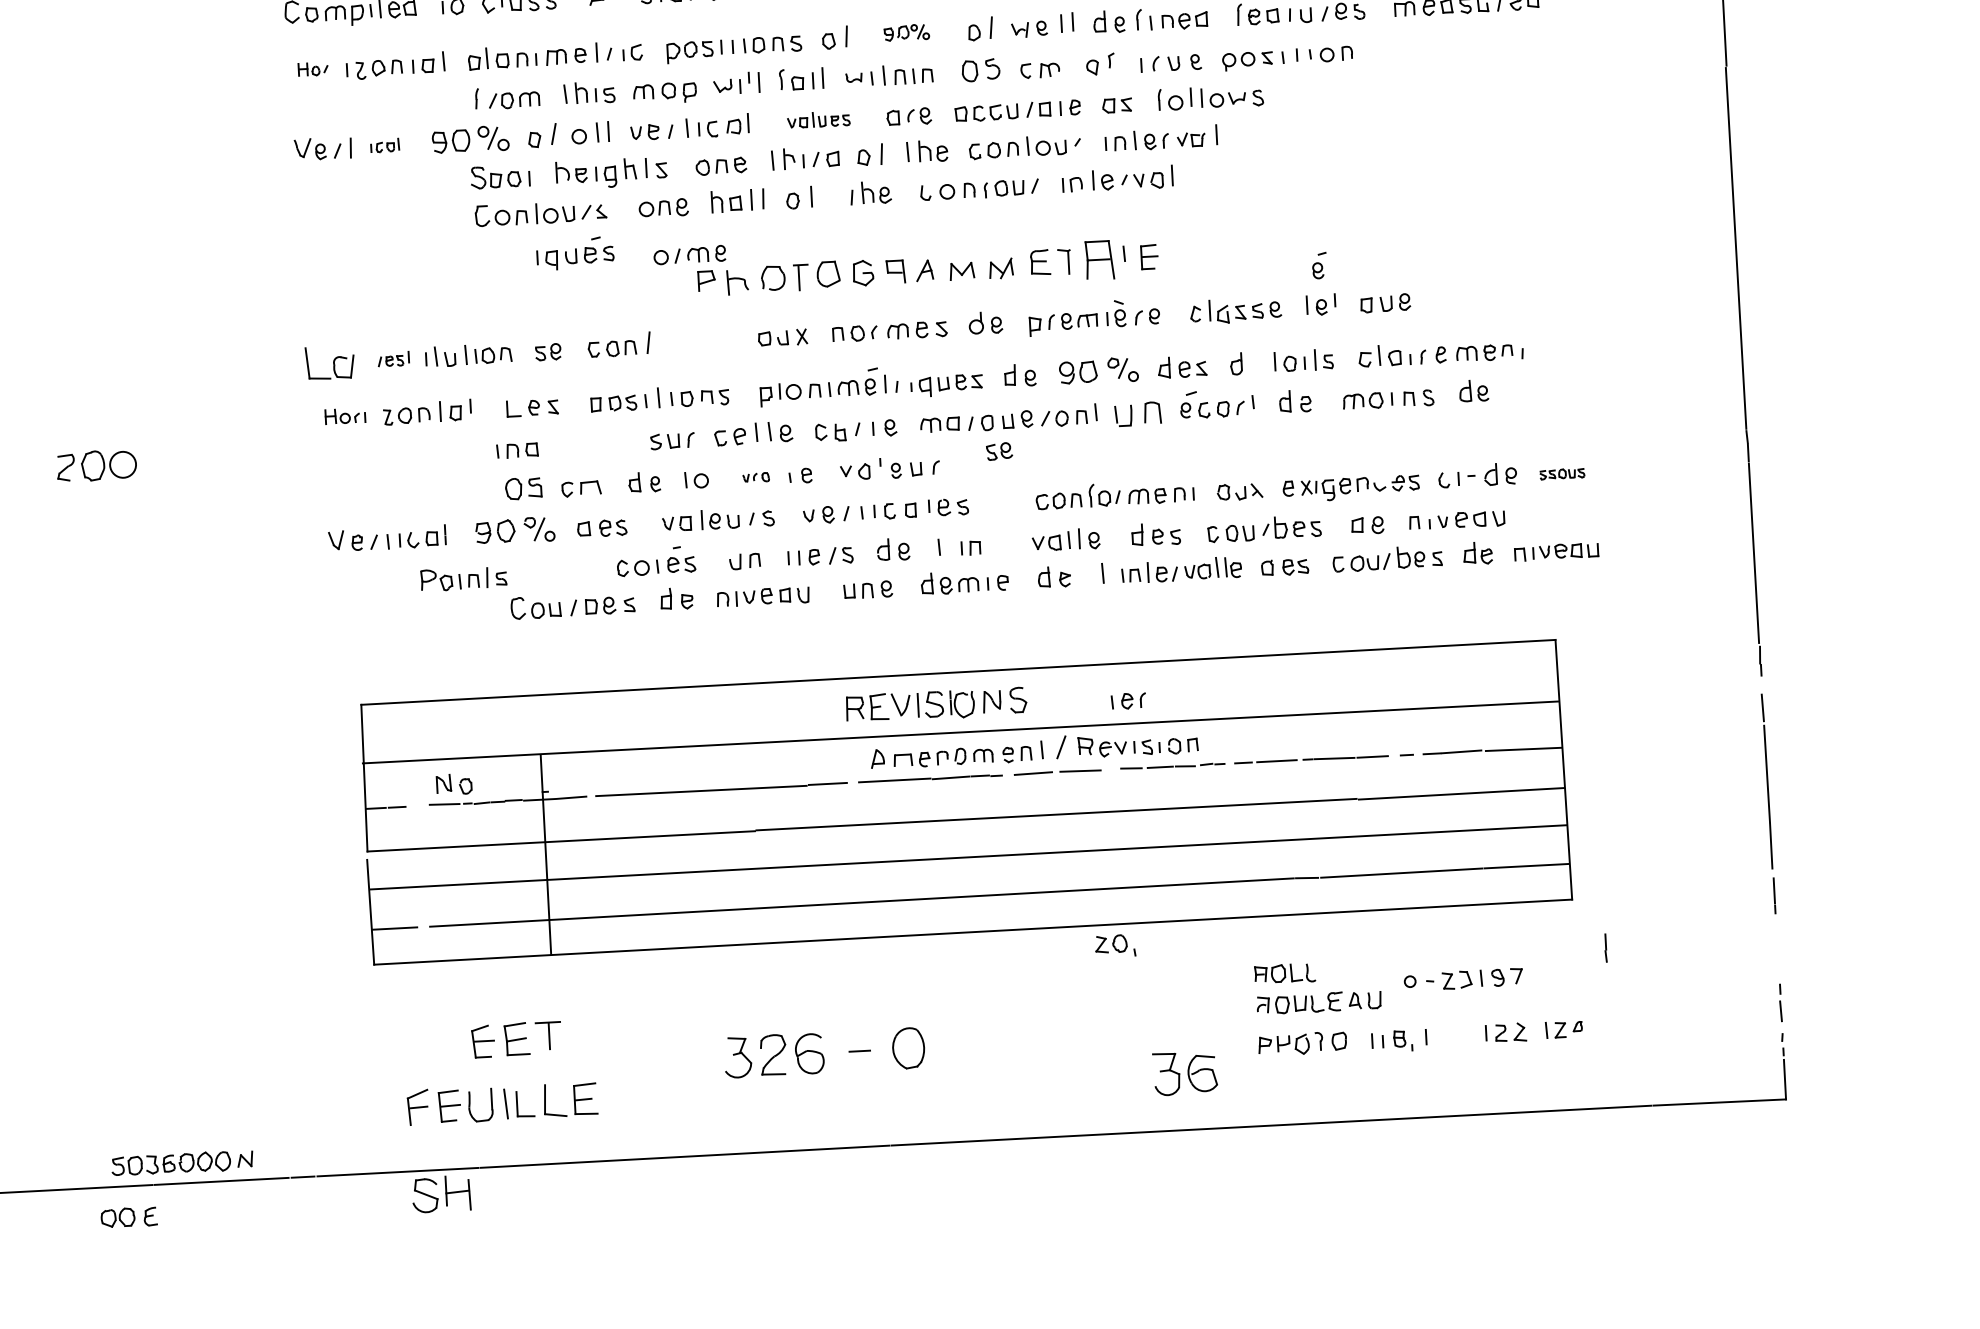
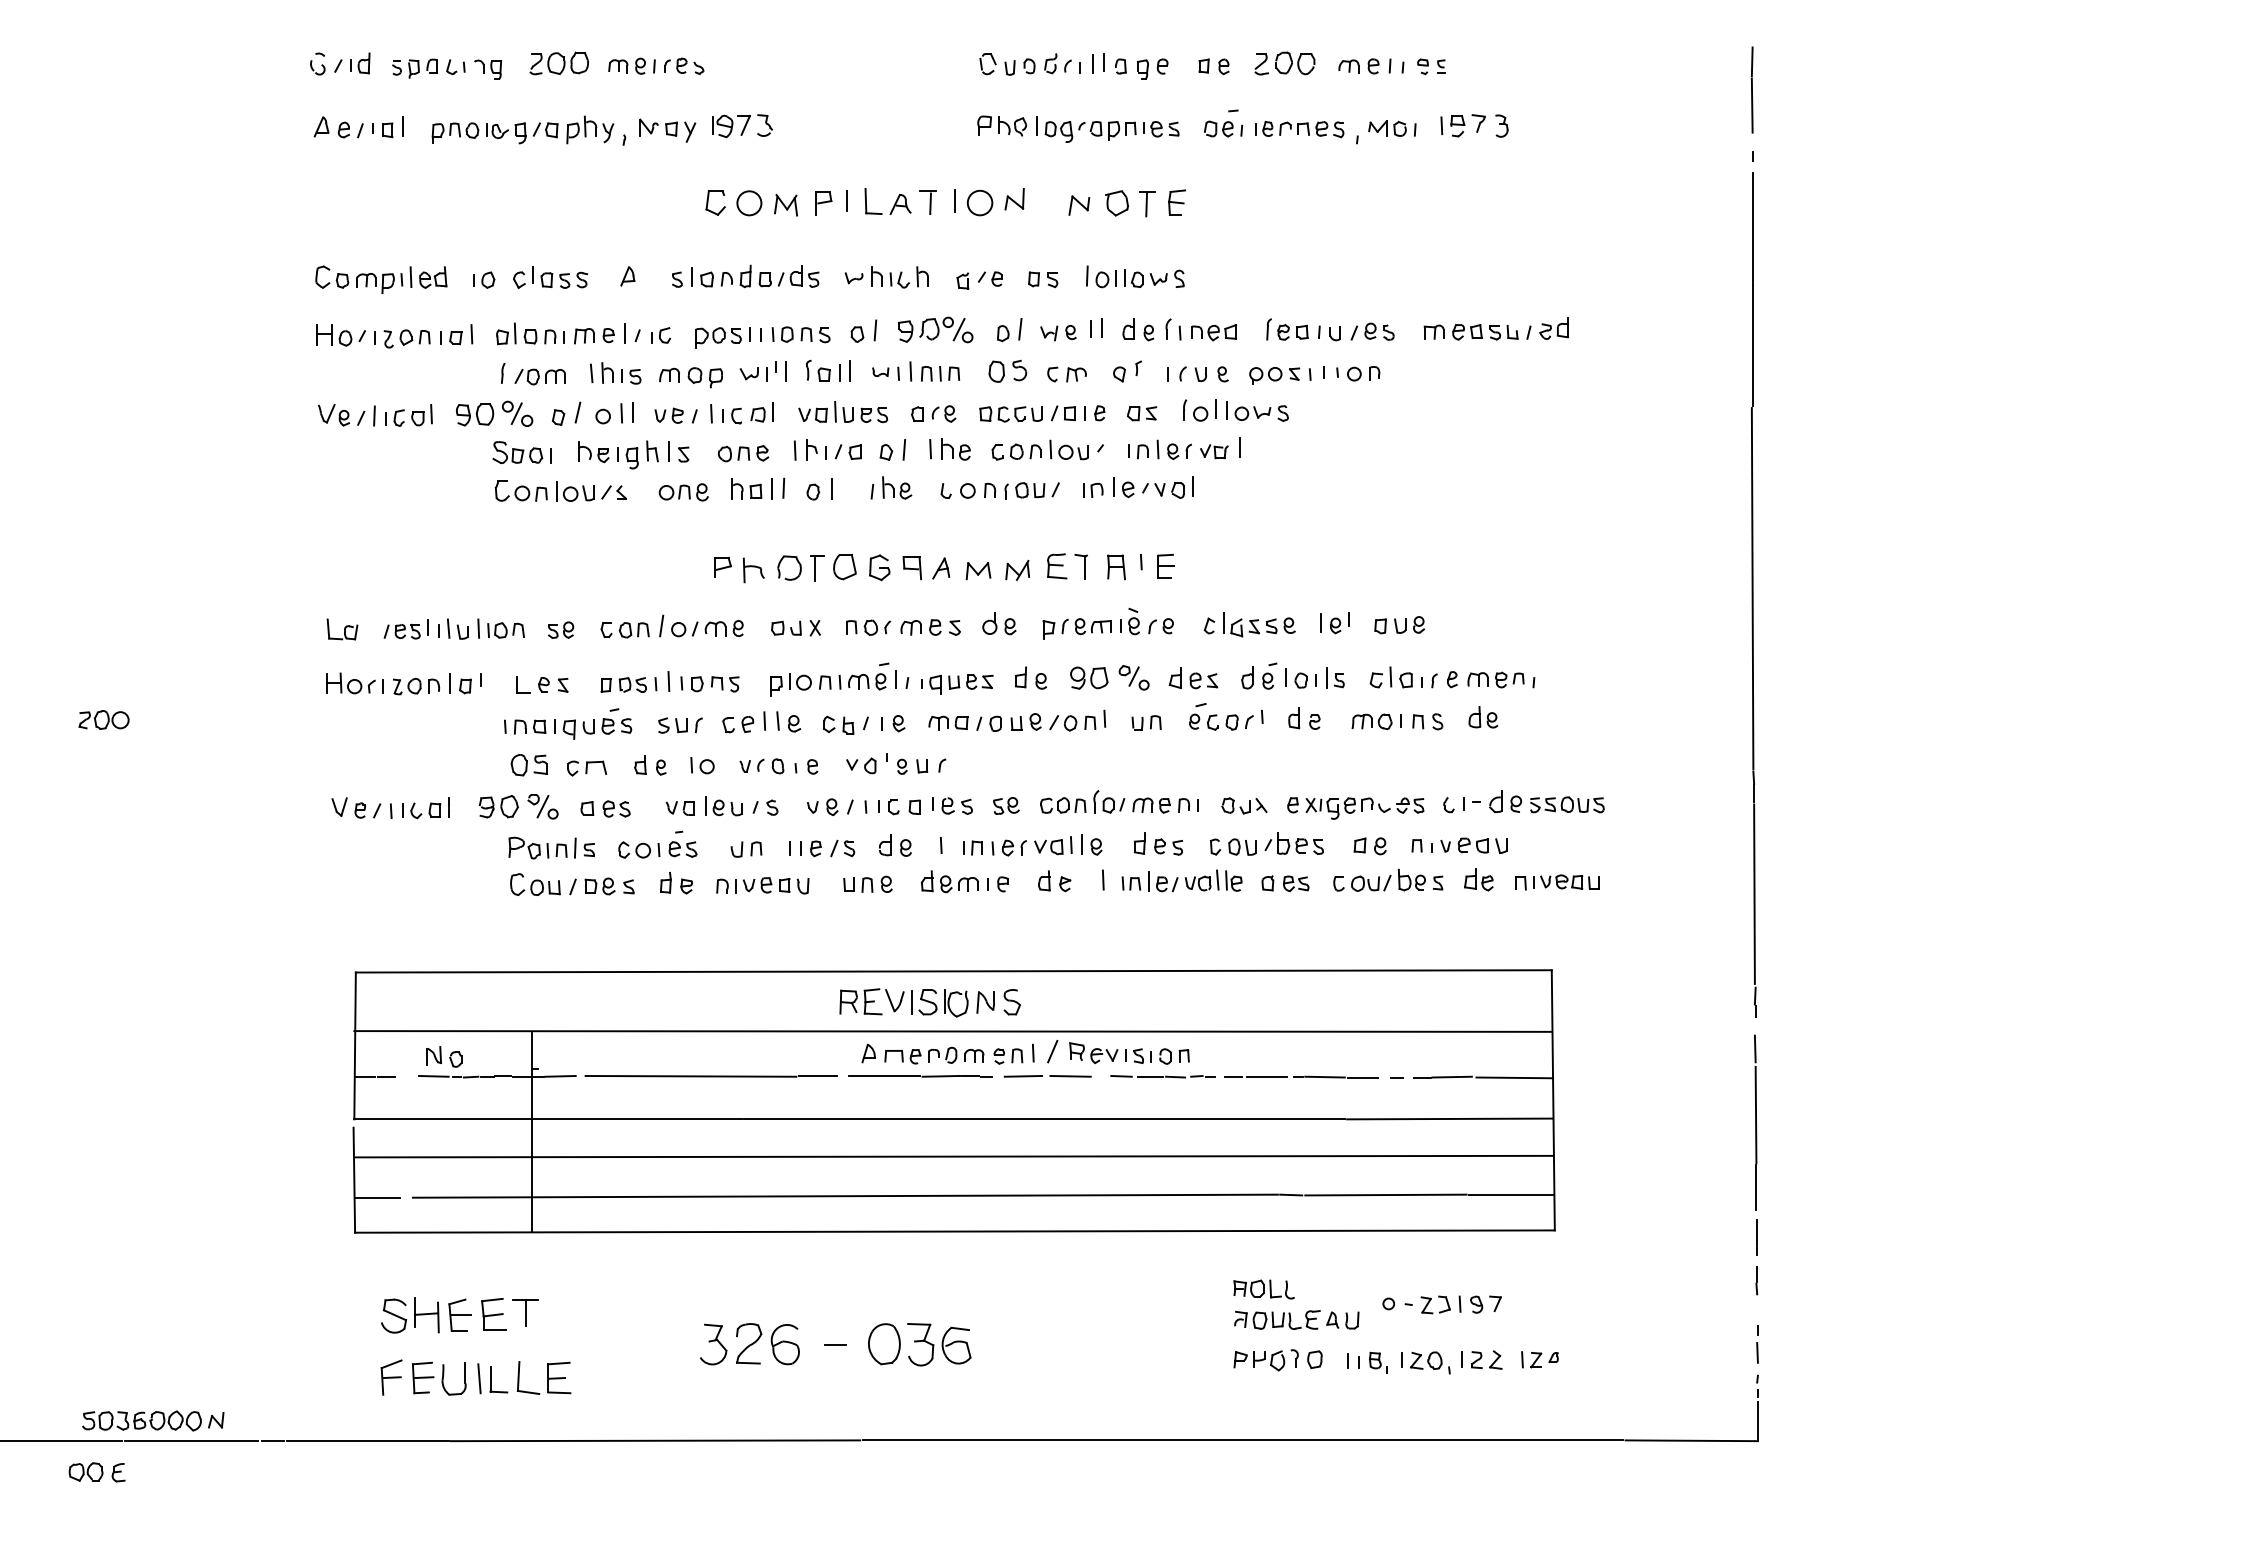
part: (906, 32) -> (935, 329), size x1.67
part: (312, 69) -> (340, 335), size x1.67
part: (819, 120) -> (843, 412), size x1.43
part: (384, 145) -> (408, 415), size x1.67
part: (575, 252) -> (593, 723), moved
part: (689, 254) -> (707, 628), moved
part: (1099, 260) -> (1116, 567), size x0.62
part: (1319, 265) -> (1269, 675), moved
part: (392, 359) -> (405, 629), size x1.43
part: (330, 362) -> (342, 629), size x0.62
part: (1137, 413) -> (1146, 722), size x0.62
part: (344, 416) -> (354, 683), size x1.43
part: (999, 451) -> (1006, 805), moved
part: (96, 465) -> (103, 719), size x0.62
part: (1562, 473) -> (1567, 804), size x1.67
part: (755, 477) -> (761, 766), size x1.67
part: (463, 578) -> (551, 847), moved
part: (1127, 700) -> (1008, 847), moved
part: (1115, 945) -> (1430, 1362), moved
part: (1605, 948) -> (1756, 1280), moved
part: (1185, 1073) -> (939, 1344), moved
part: (441, 1194) -> (410, 1315), moved

